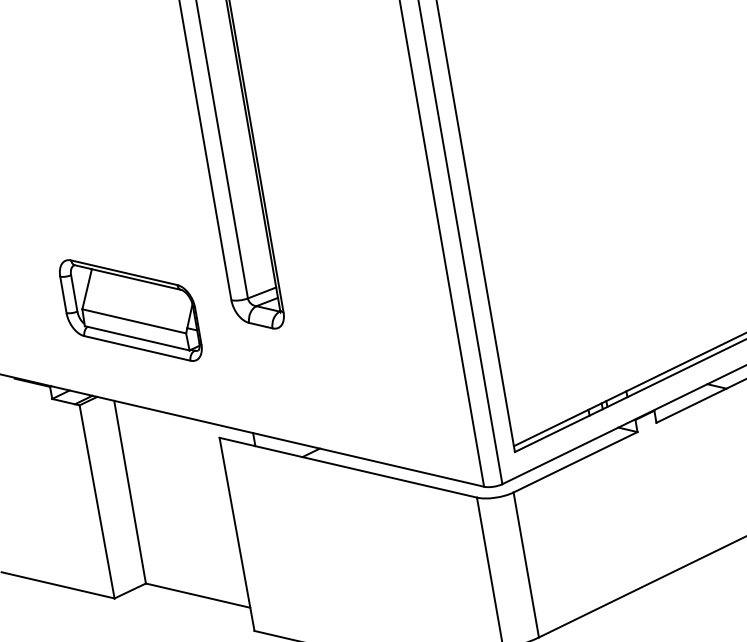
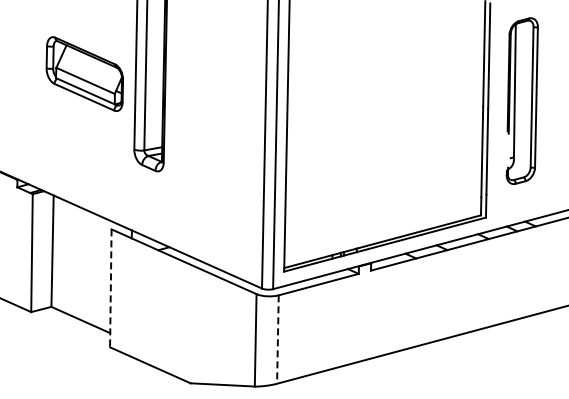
part: (130, 309) -> (84, 73), moved
line: (236, 534) -> (110, 288), solid -> dashed
line: (525, 566) -> (277, 340), solid -> dashed

